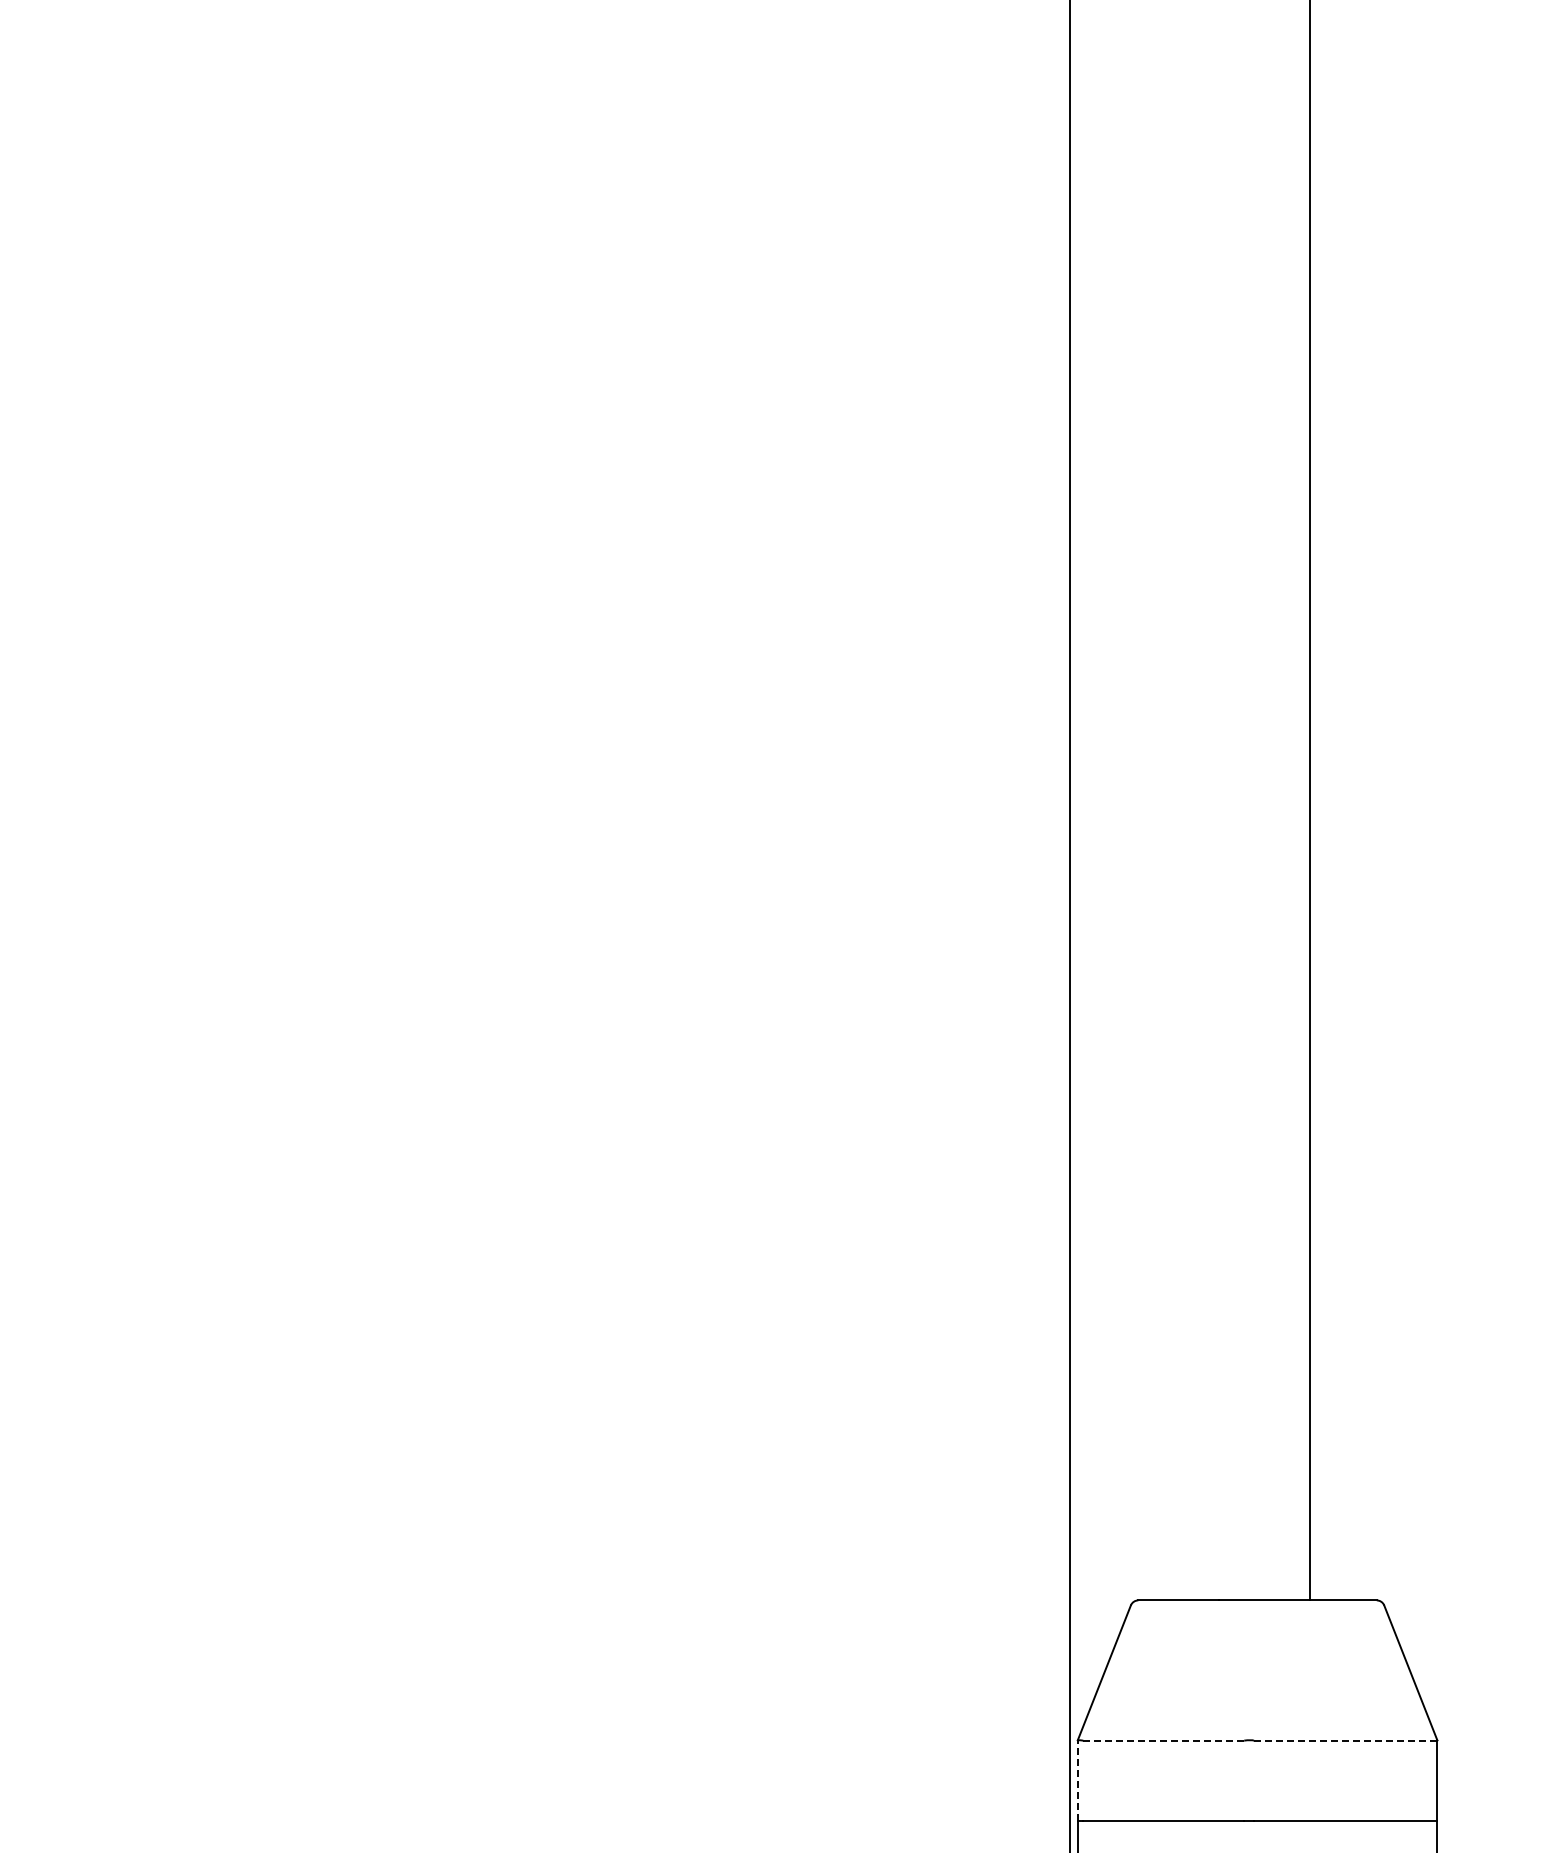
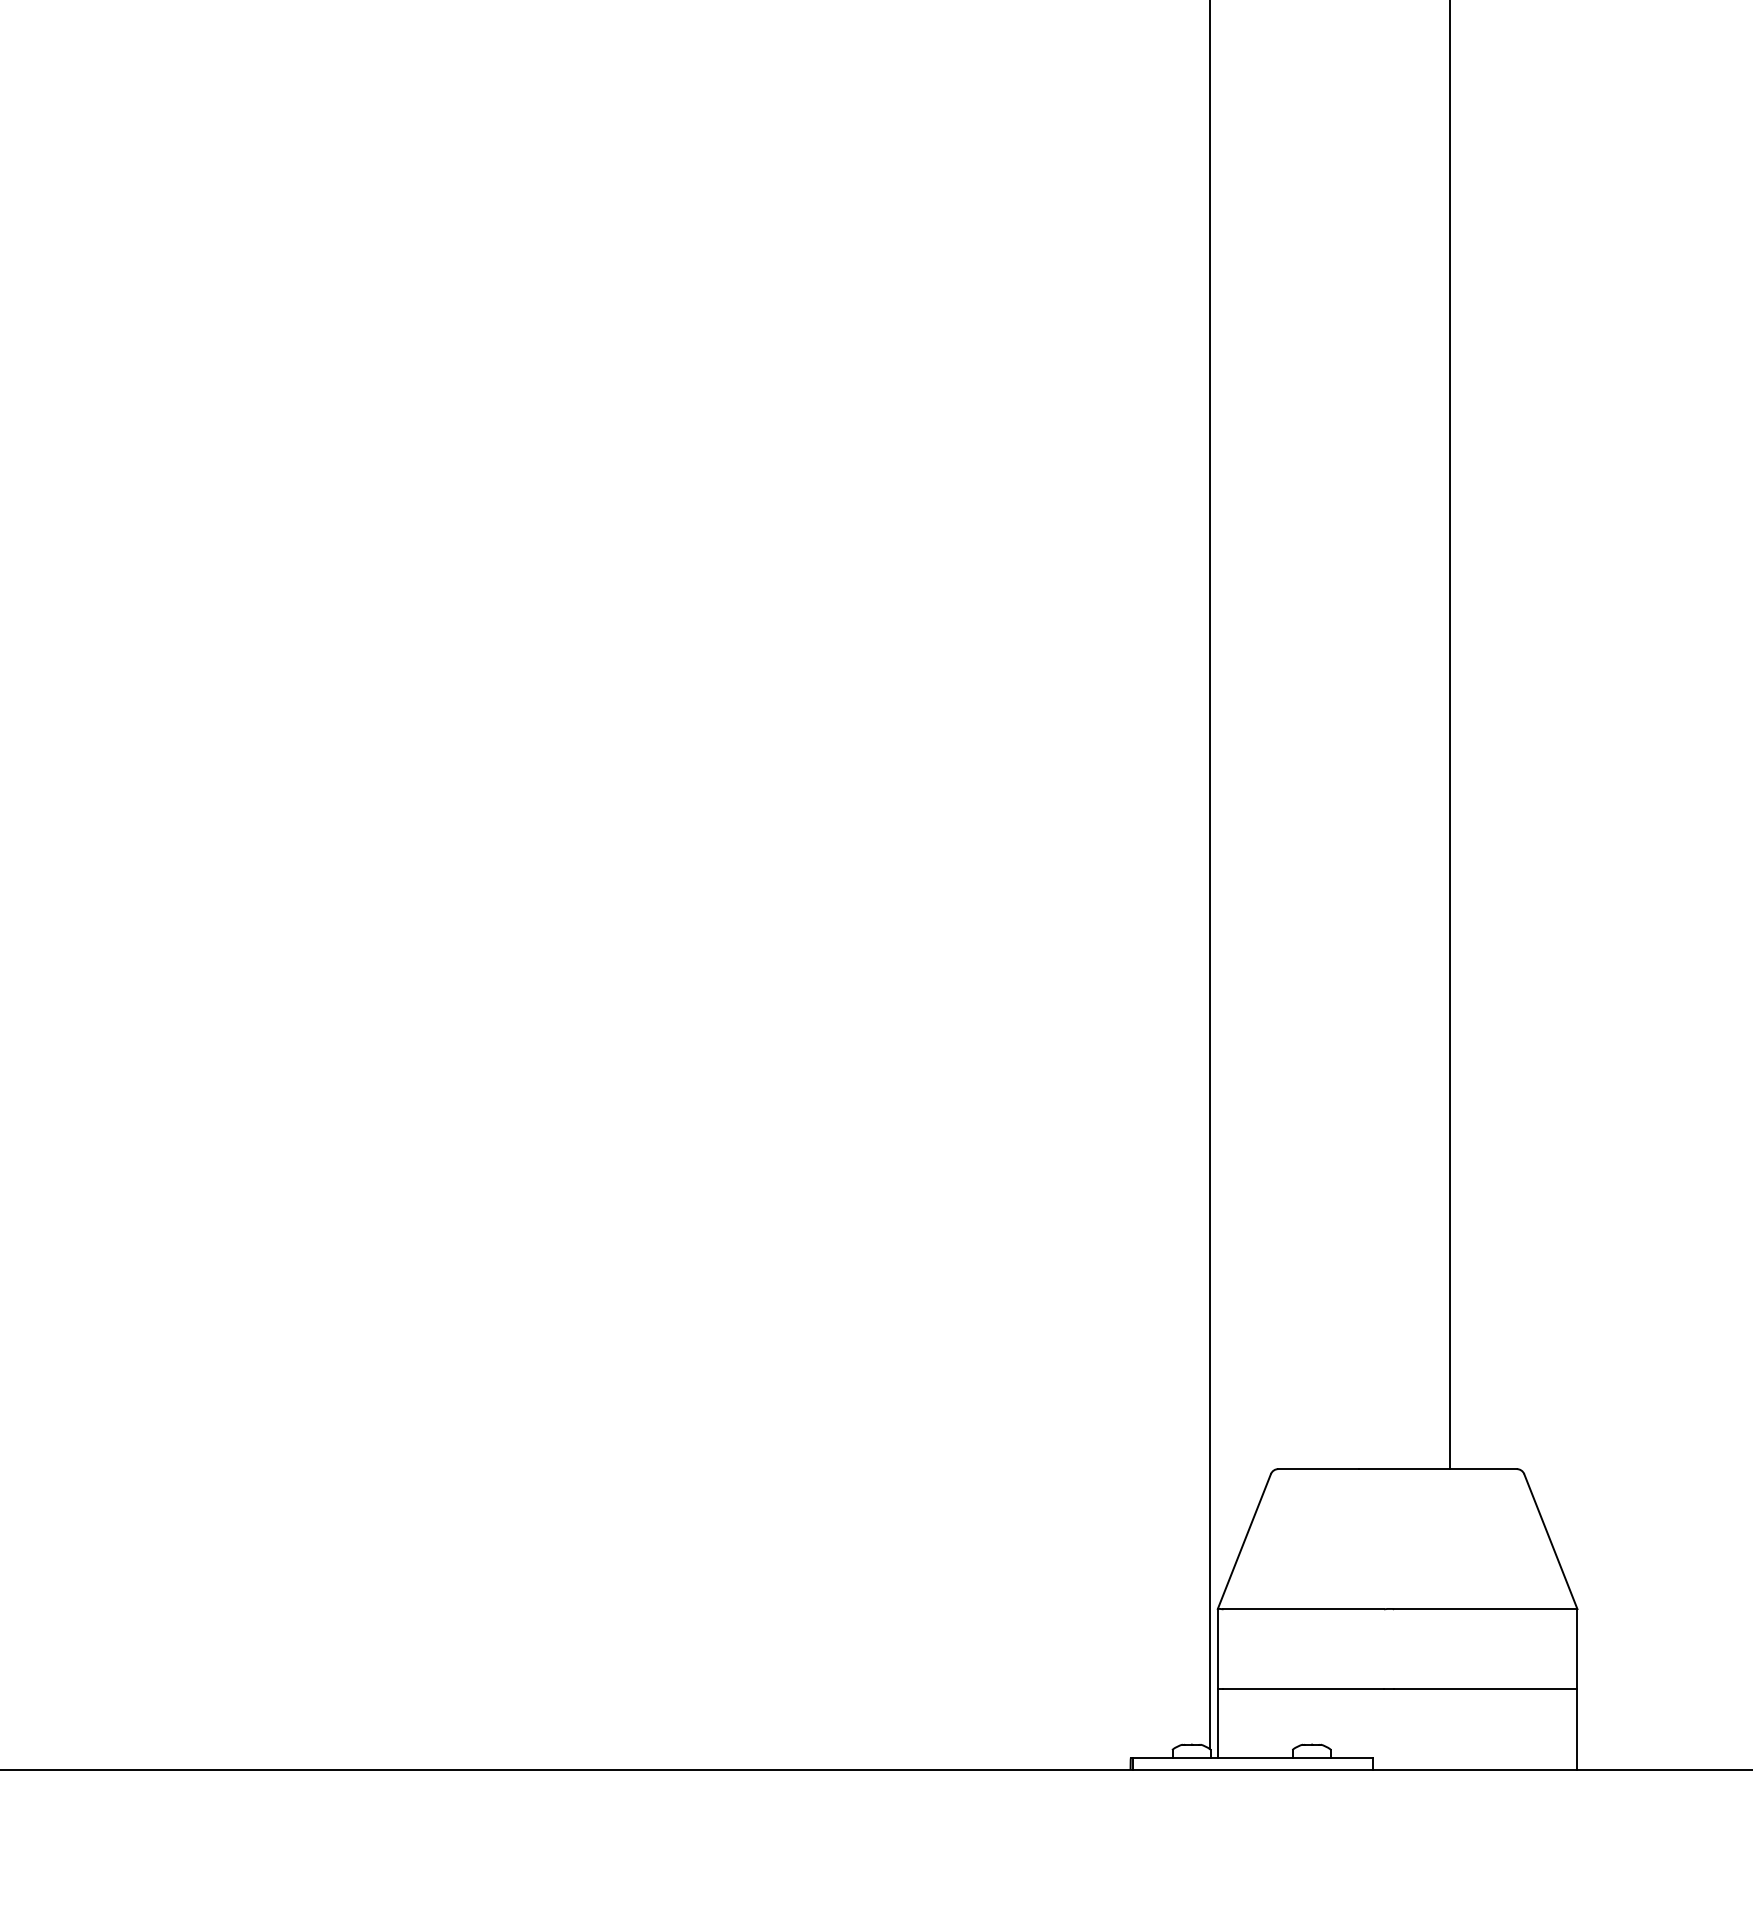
line: (1163, 1740) -> (1303, 1609), dashed -> solid
line: (1345, 1740) -> (1485, 1609), dashed -> solid
line: (1077, 1779) -> (1217, 1648), dashed -> solid

